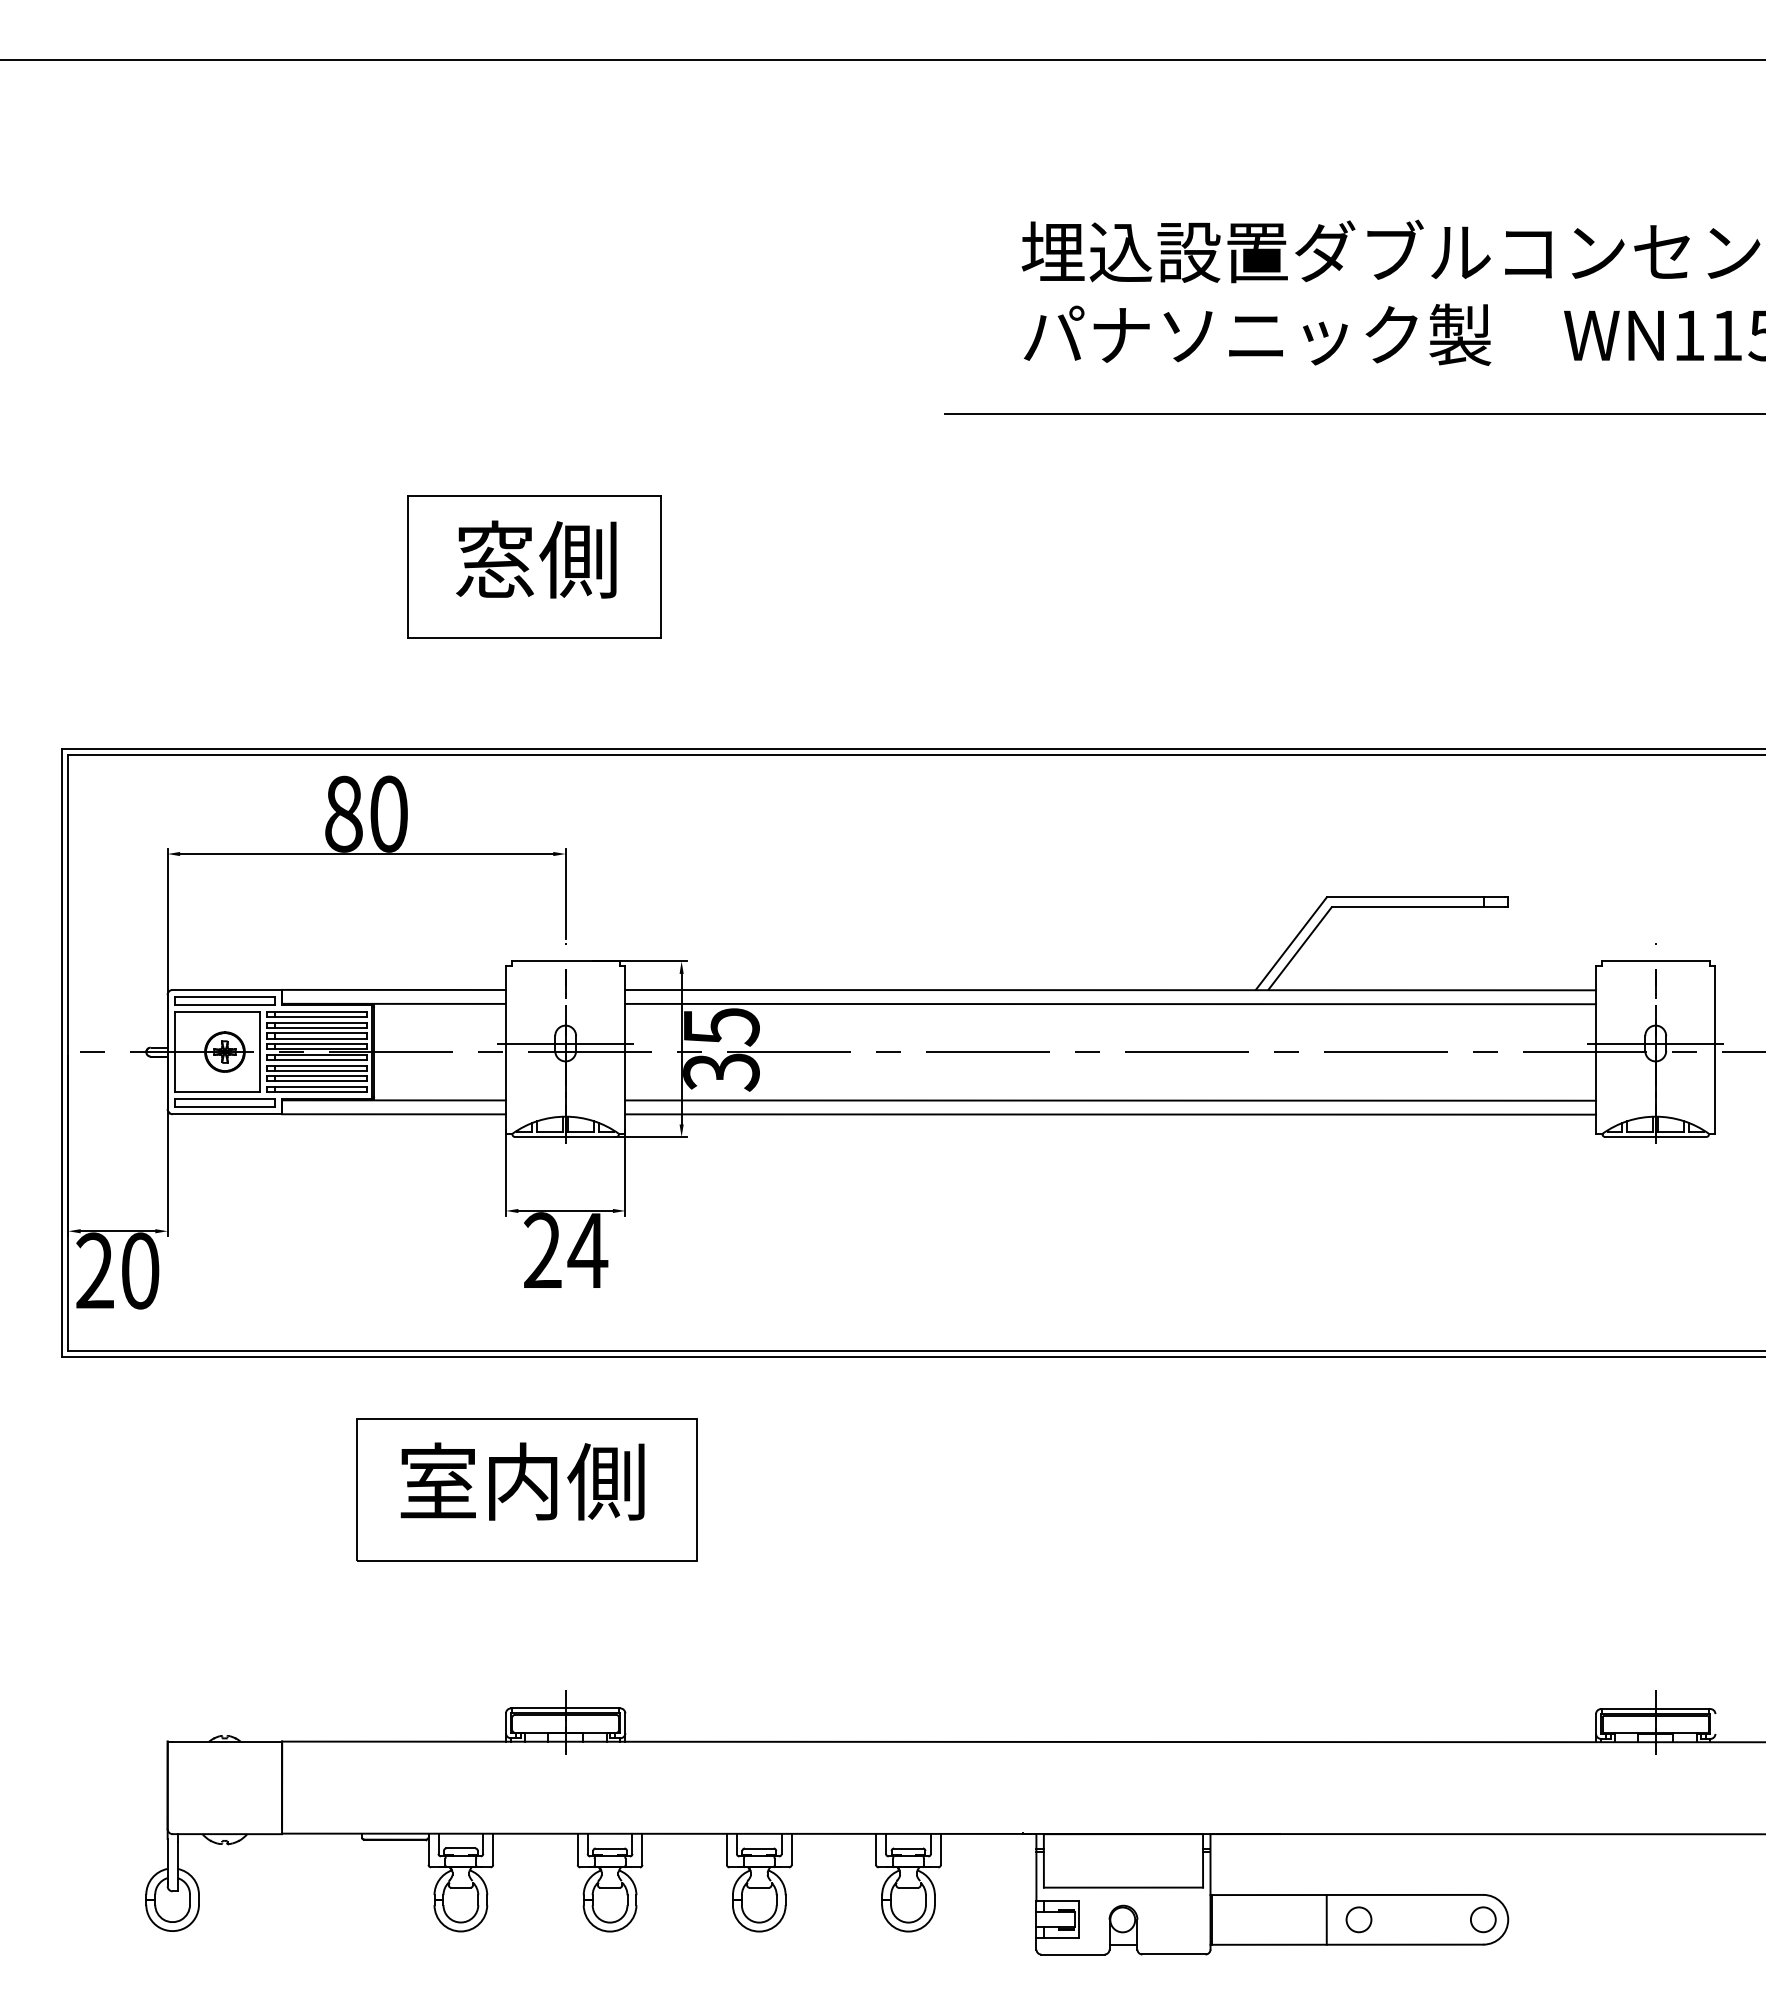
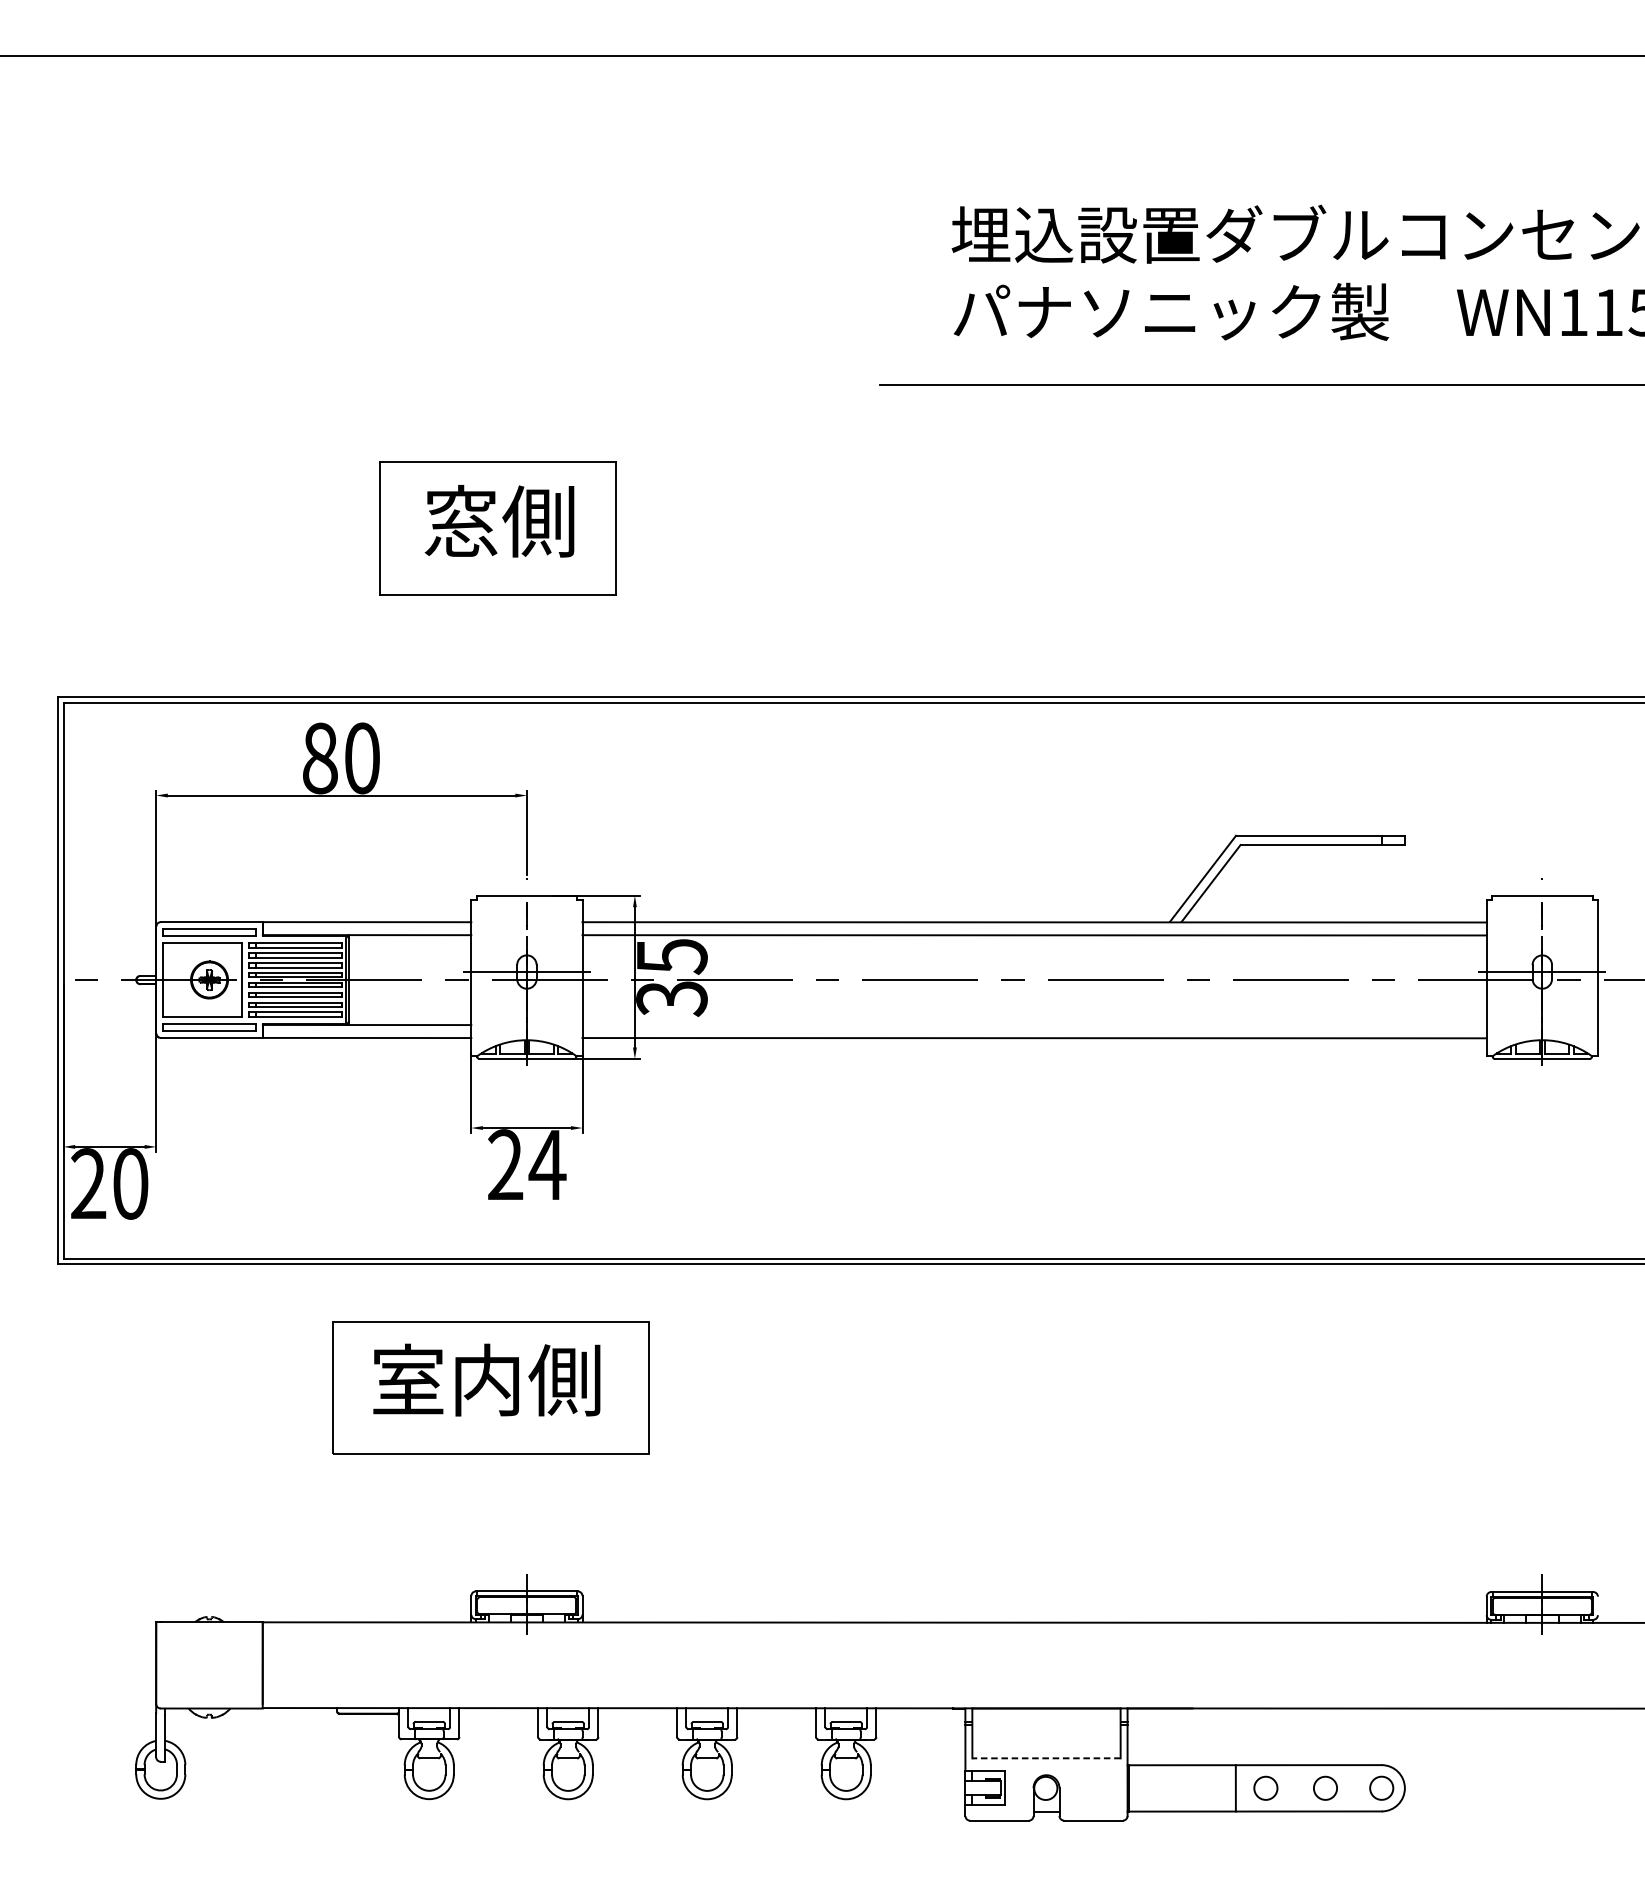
line: (1110, 1100) -> (1034, 1025), removed
line: (1123, 1887) -> (1046, 1758), solid -> dashed
circle: (1422, 1919) -> (1325, 1788), added

